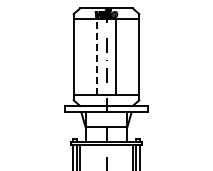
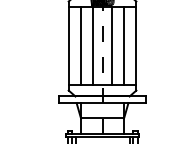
line: (97, 56) -> (93, 45), dashed -> solid
line: (85, 57) -> (80, 46), added
line: (127, 57) -> (124, 46), added

